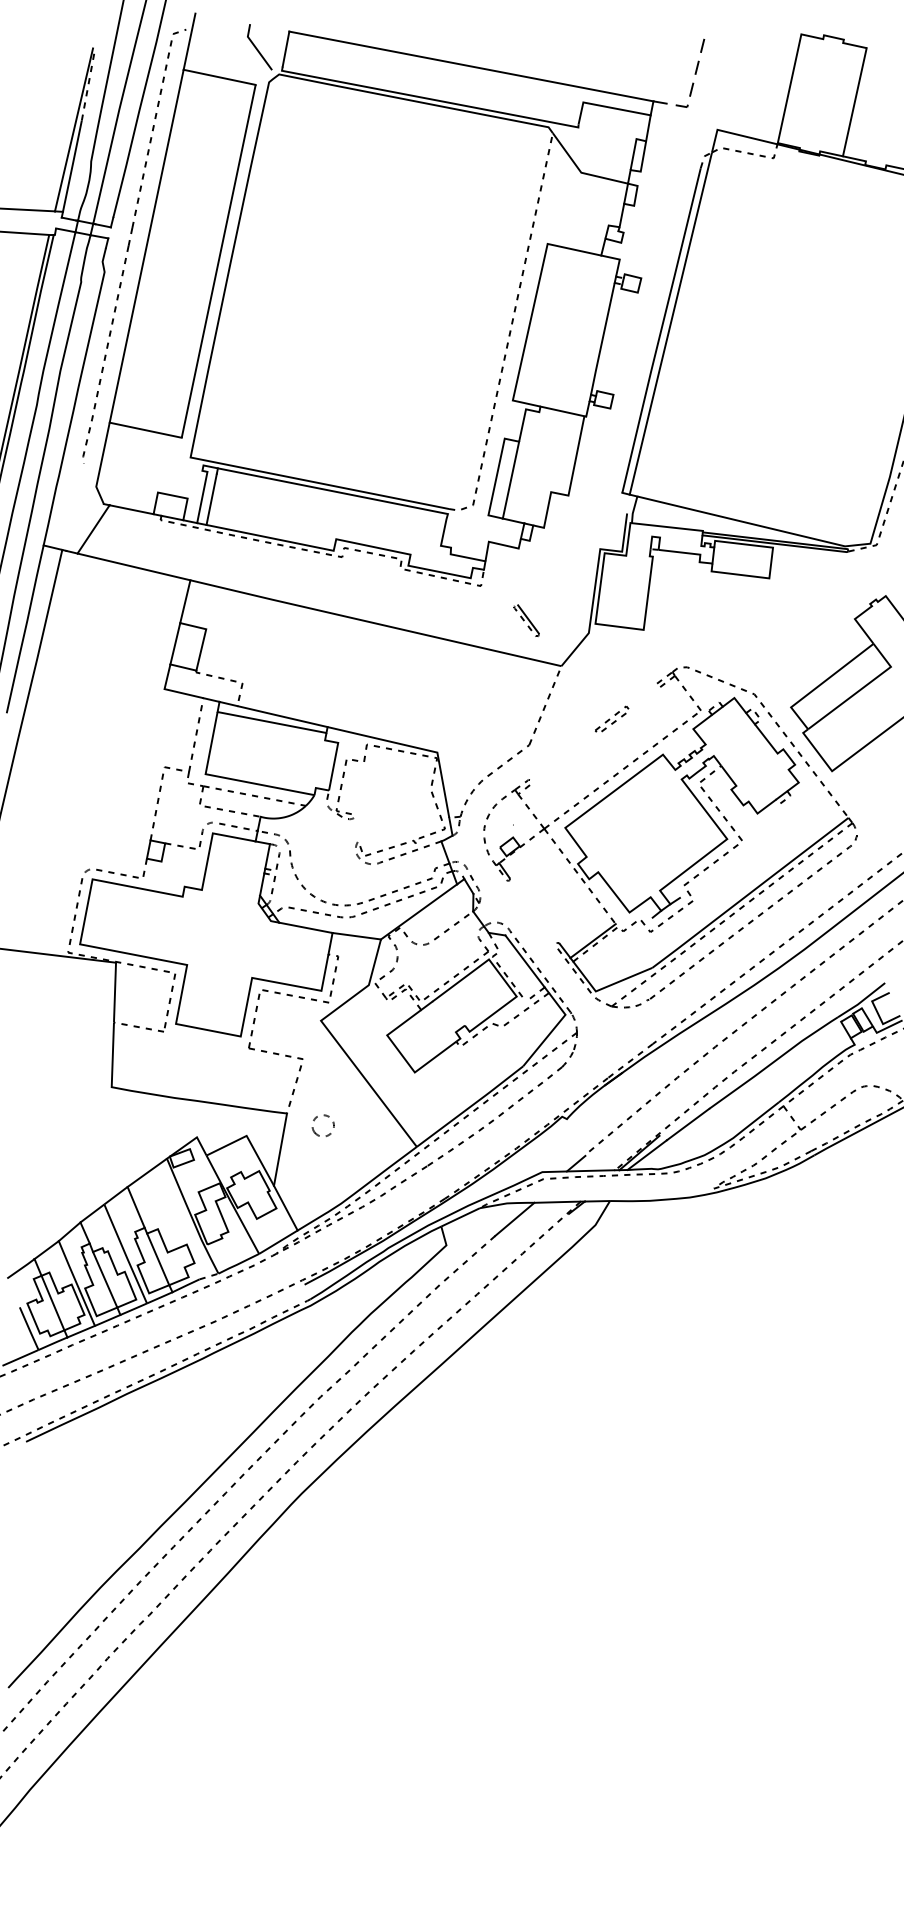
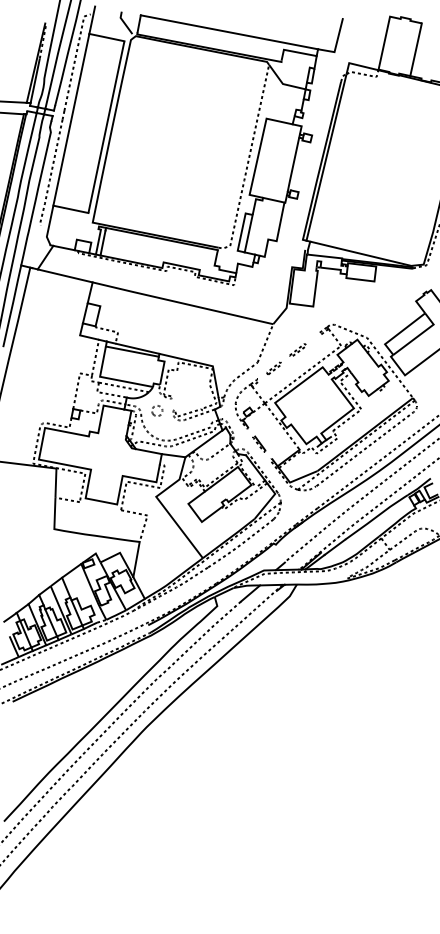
line: (691, 89) -> (336, 43), dashed -> solid
part: (526, 619) -> (259, 443), moved
part: (561, 755) -> (273, 367), added
part: (323, 1124) -> (157, 410), moved

